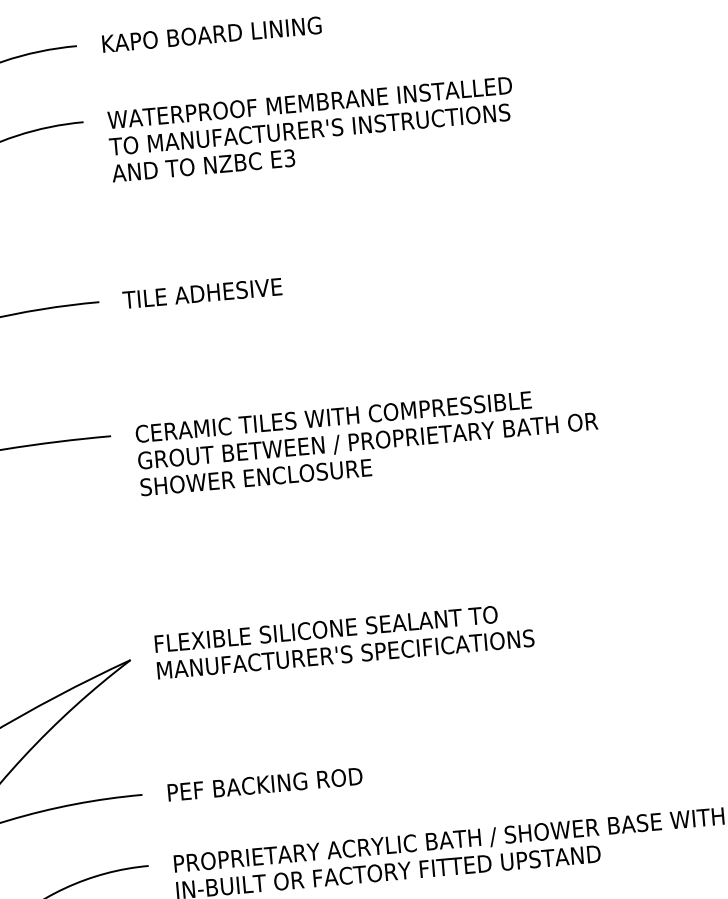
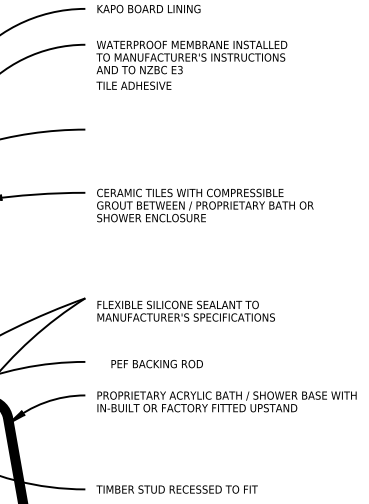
text: (201, 292) -> (133, 85), moved
text: (342, 639) -> (185, 310), moved
text: (263, 785) -> (156, 364), moved

